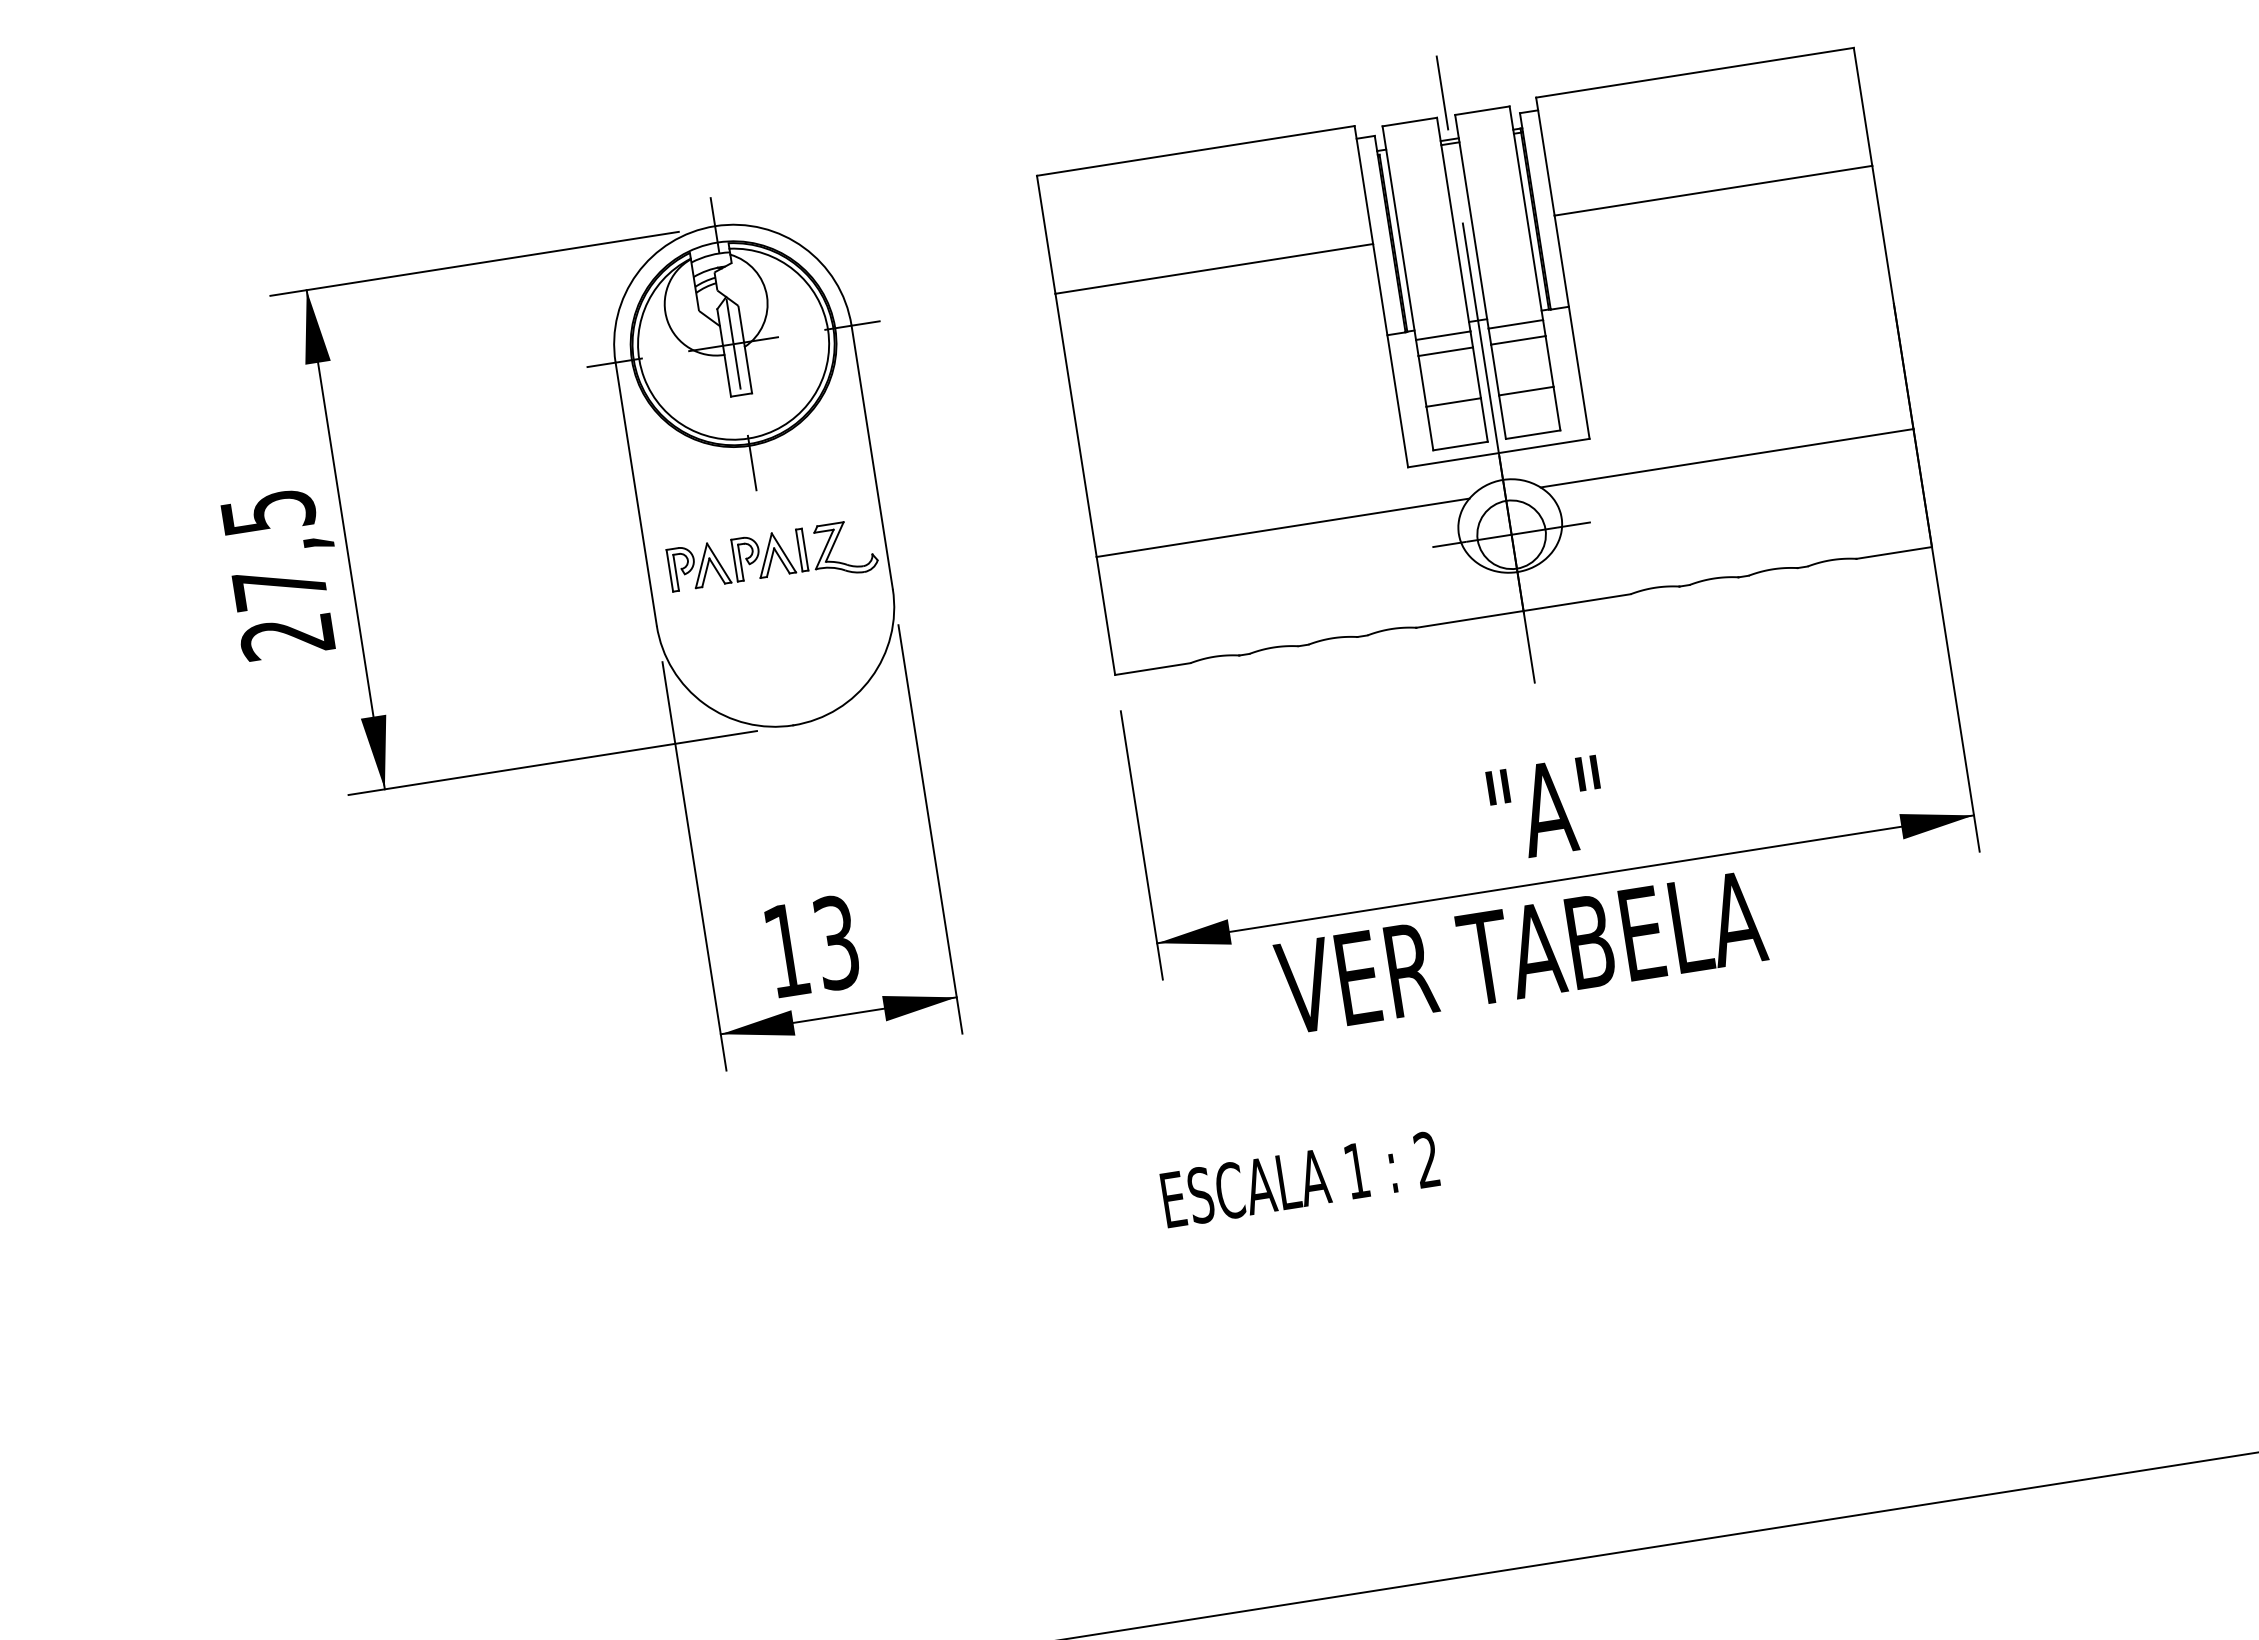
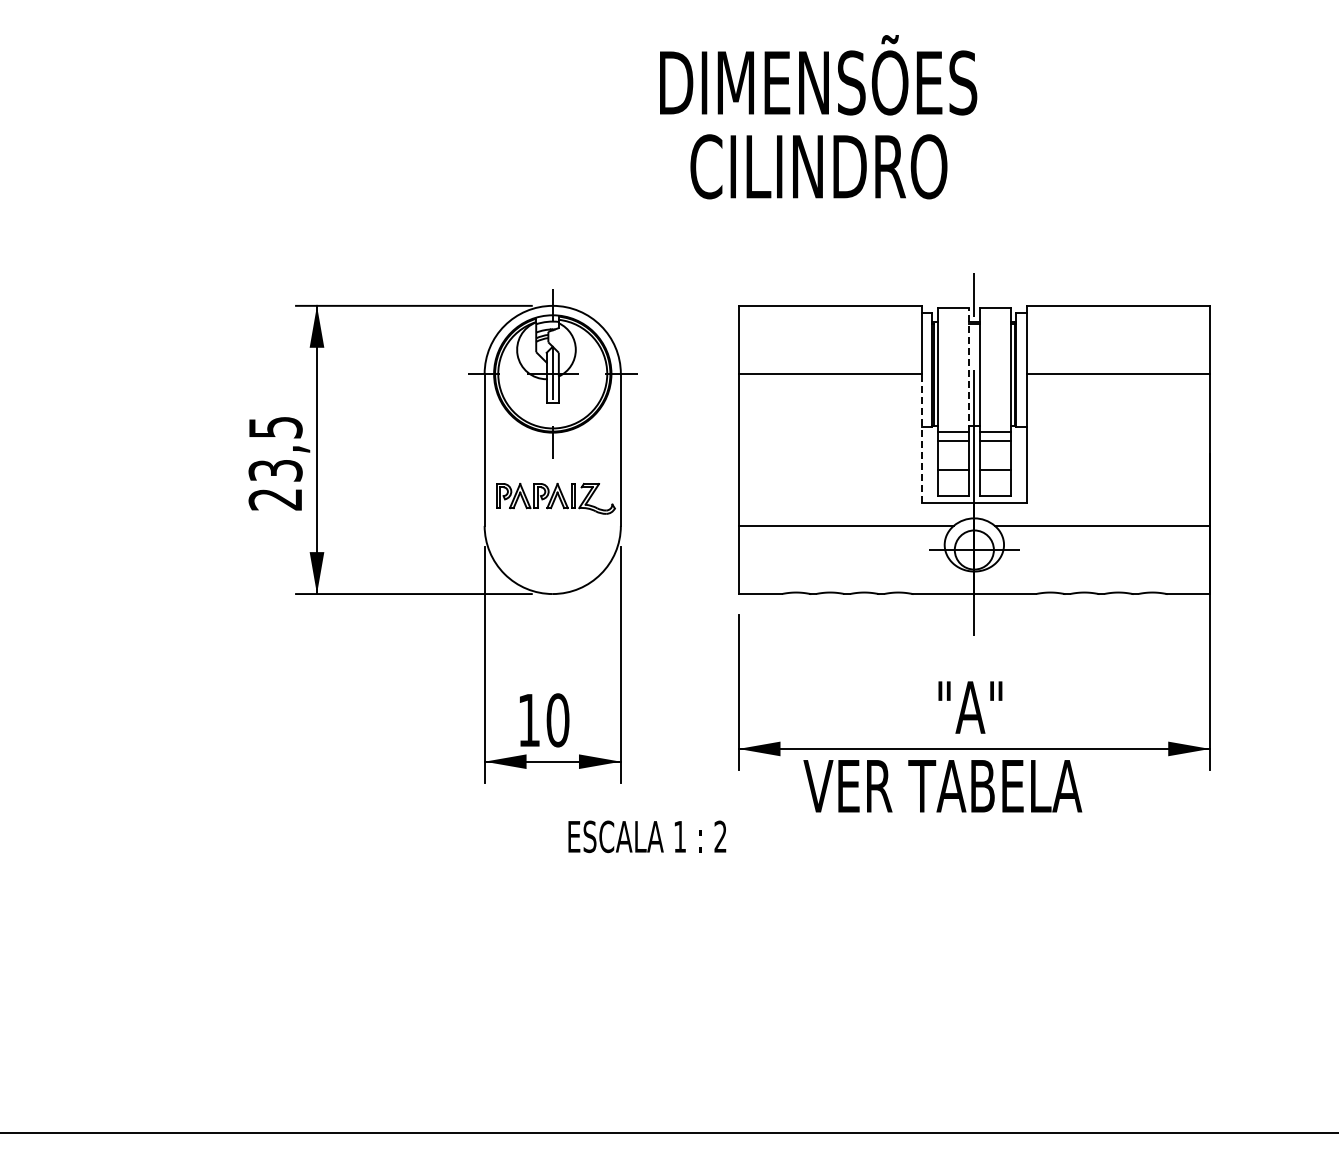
line: (1454, 225) -> (969, 370), solid -> dashed
line: (1389, 354) -> (921, 437), solid -> dashed
text: (279, 586) -> (275, 470), 27,5 -> 23,5
text: (835, 943) -> (557, 720), 13 -> 10
text: (1300, 1179) -> (647, 836), moved

